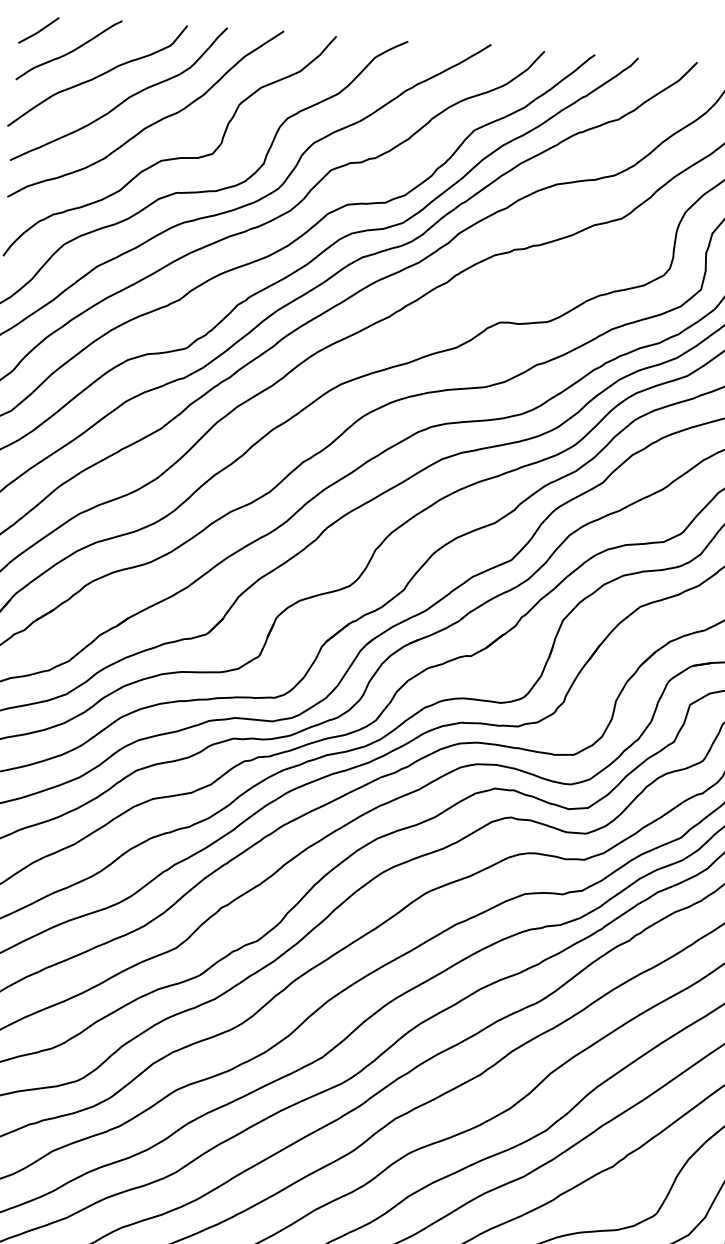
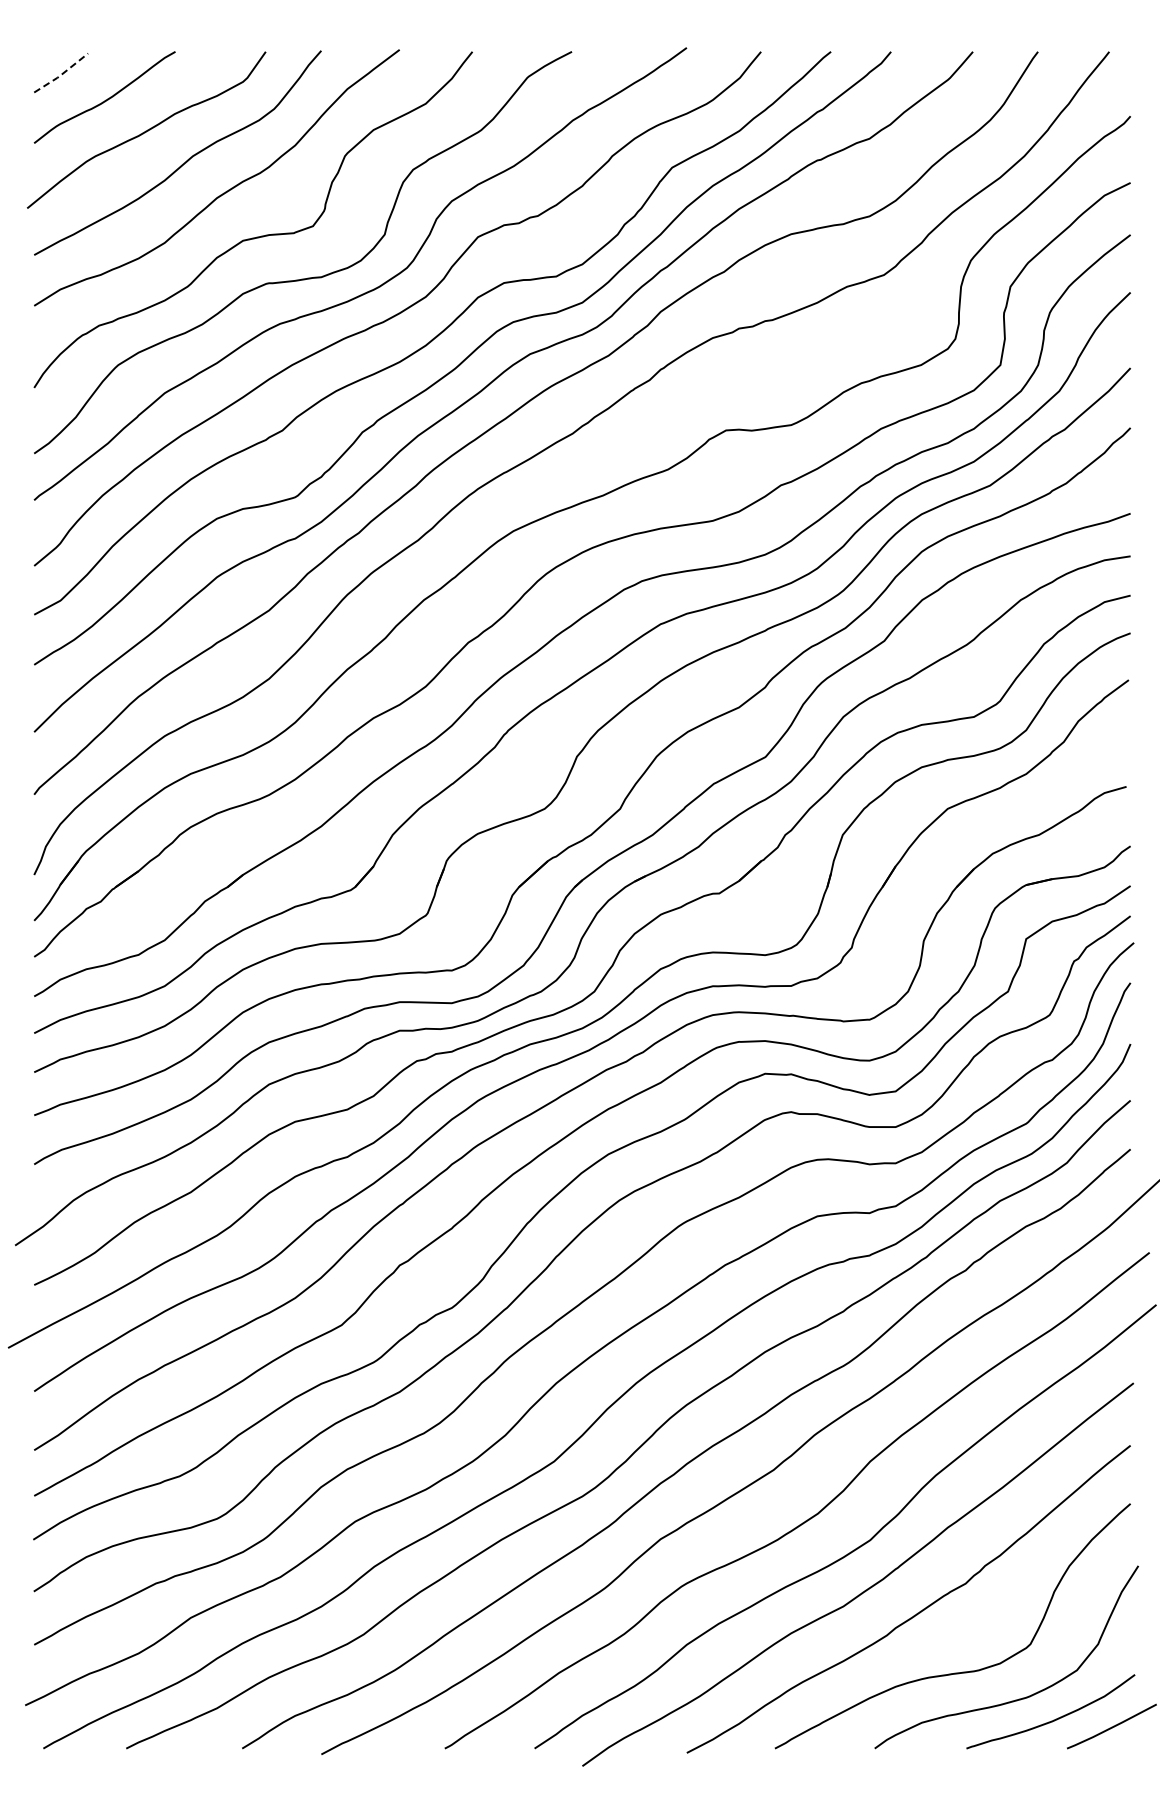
line: (38, 32) -> (61, 75), solid -> dashed

